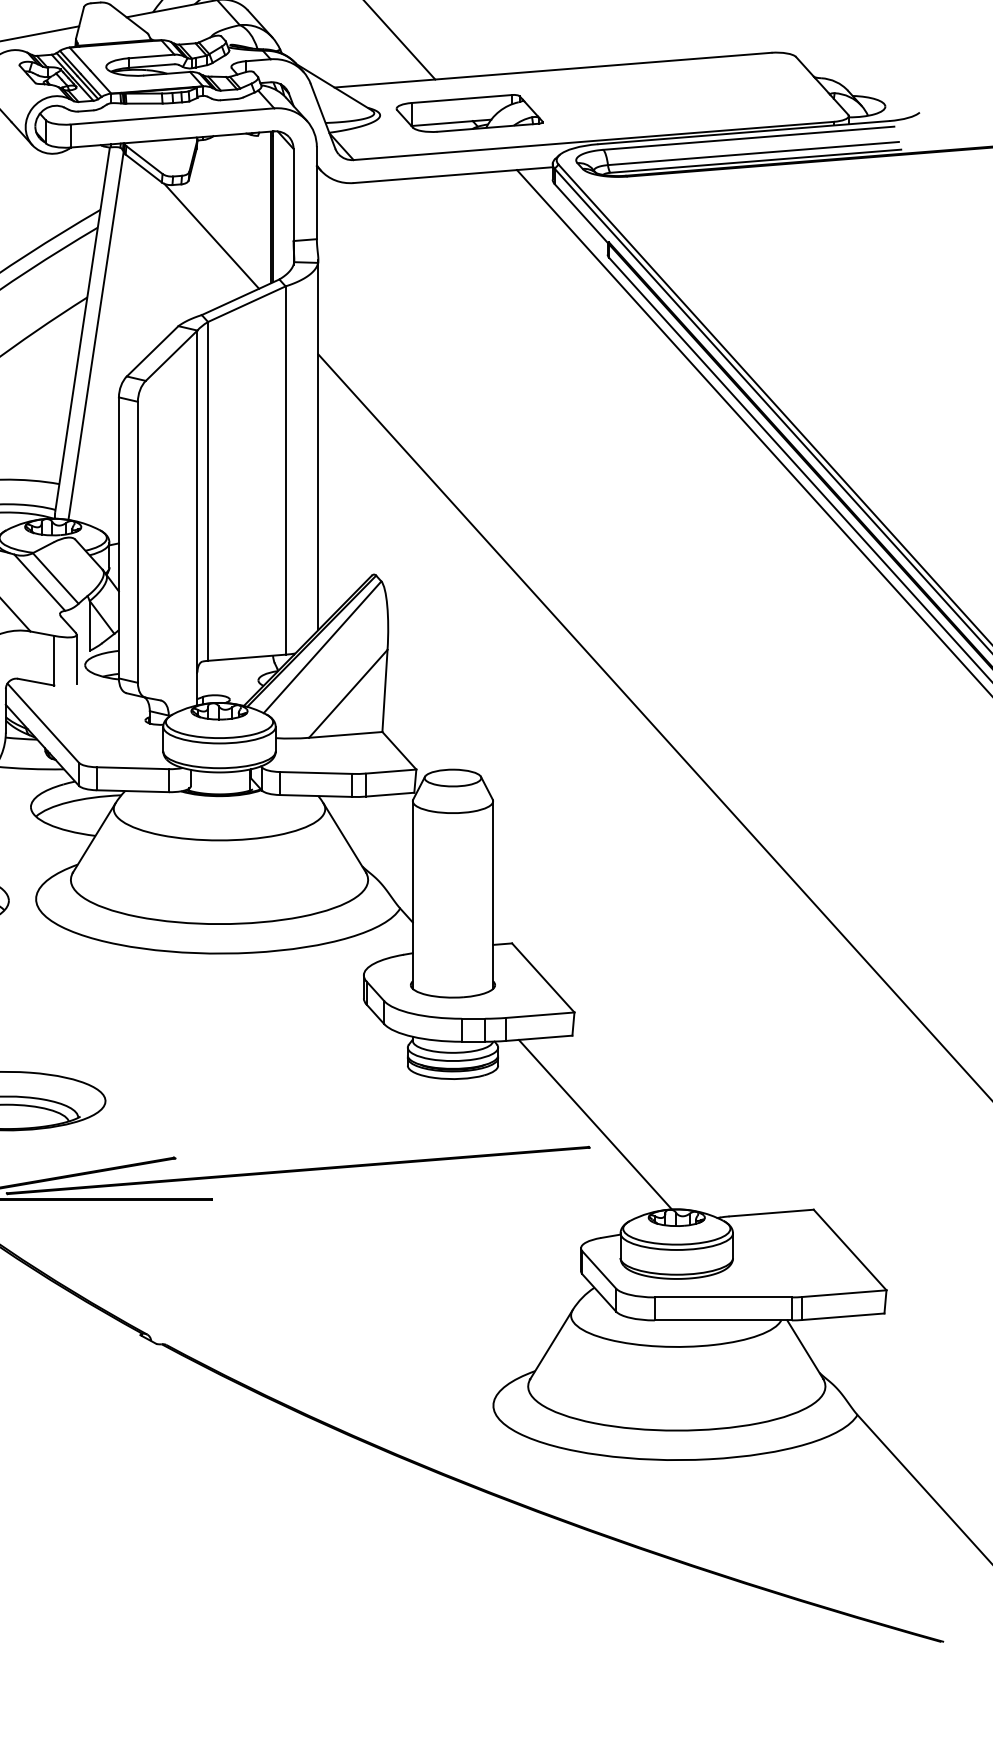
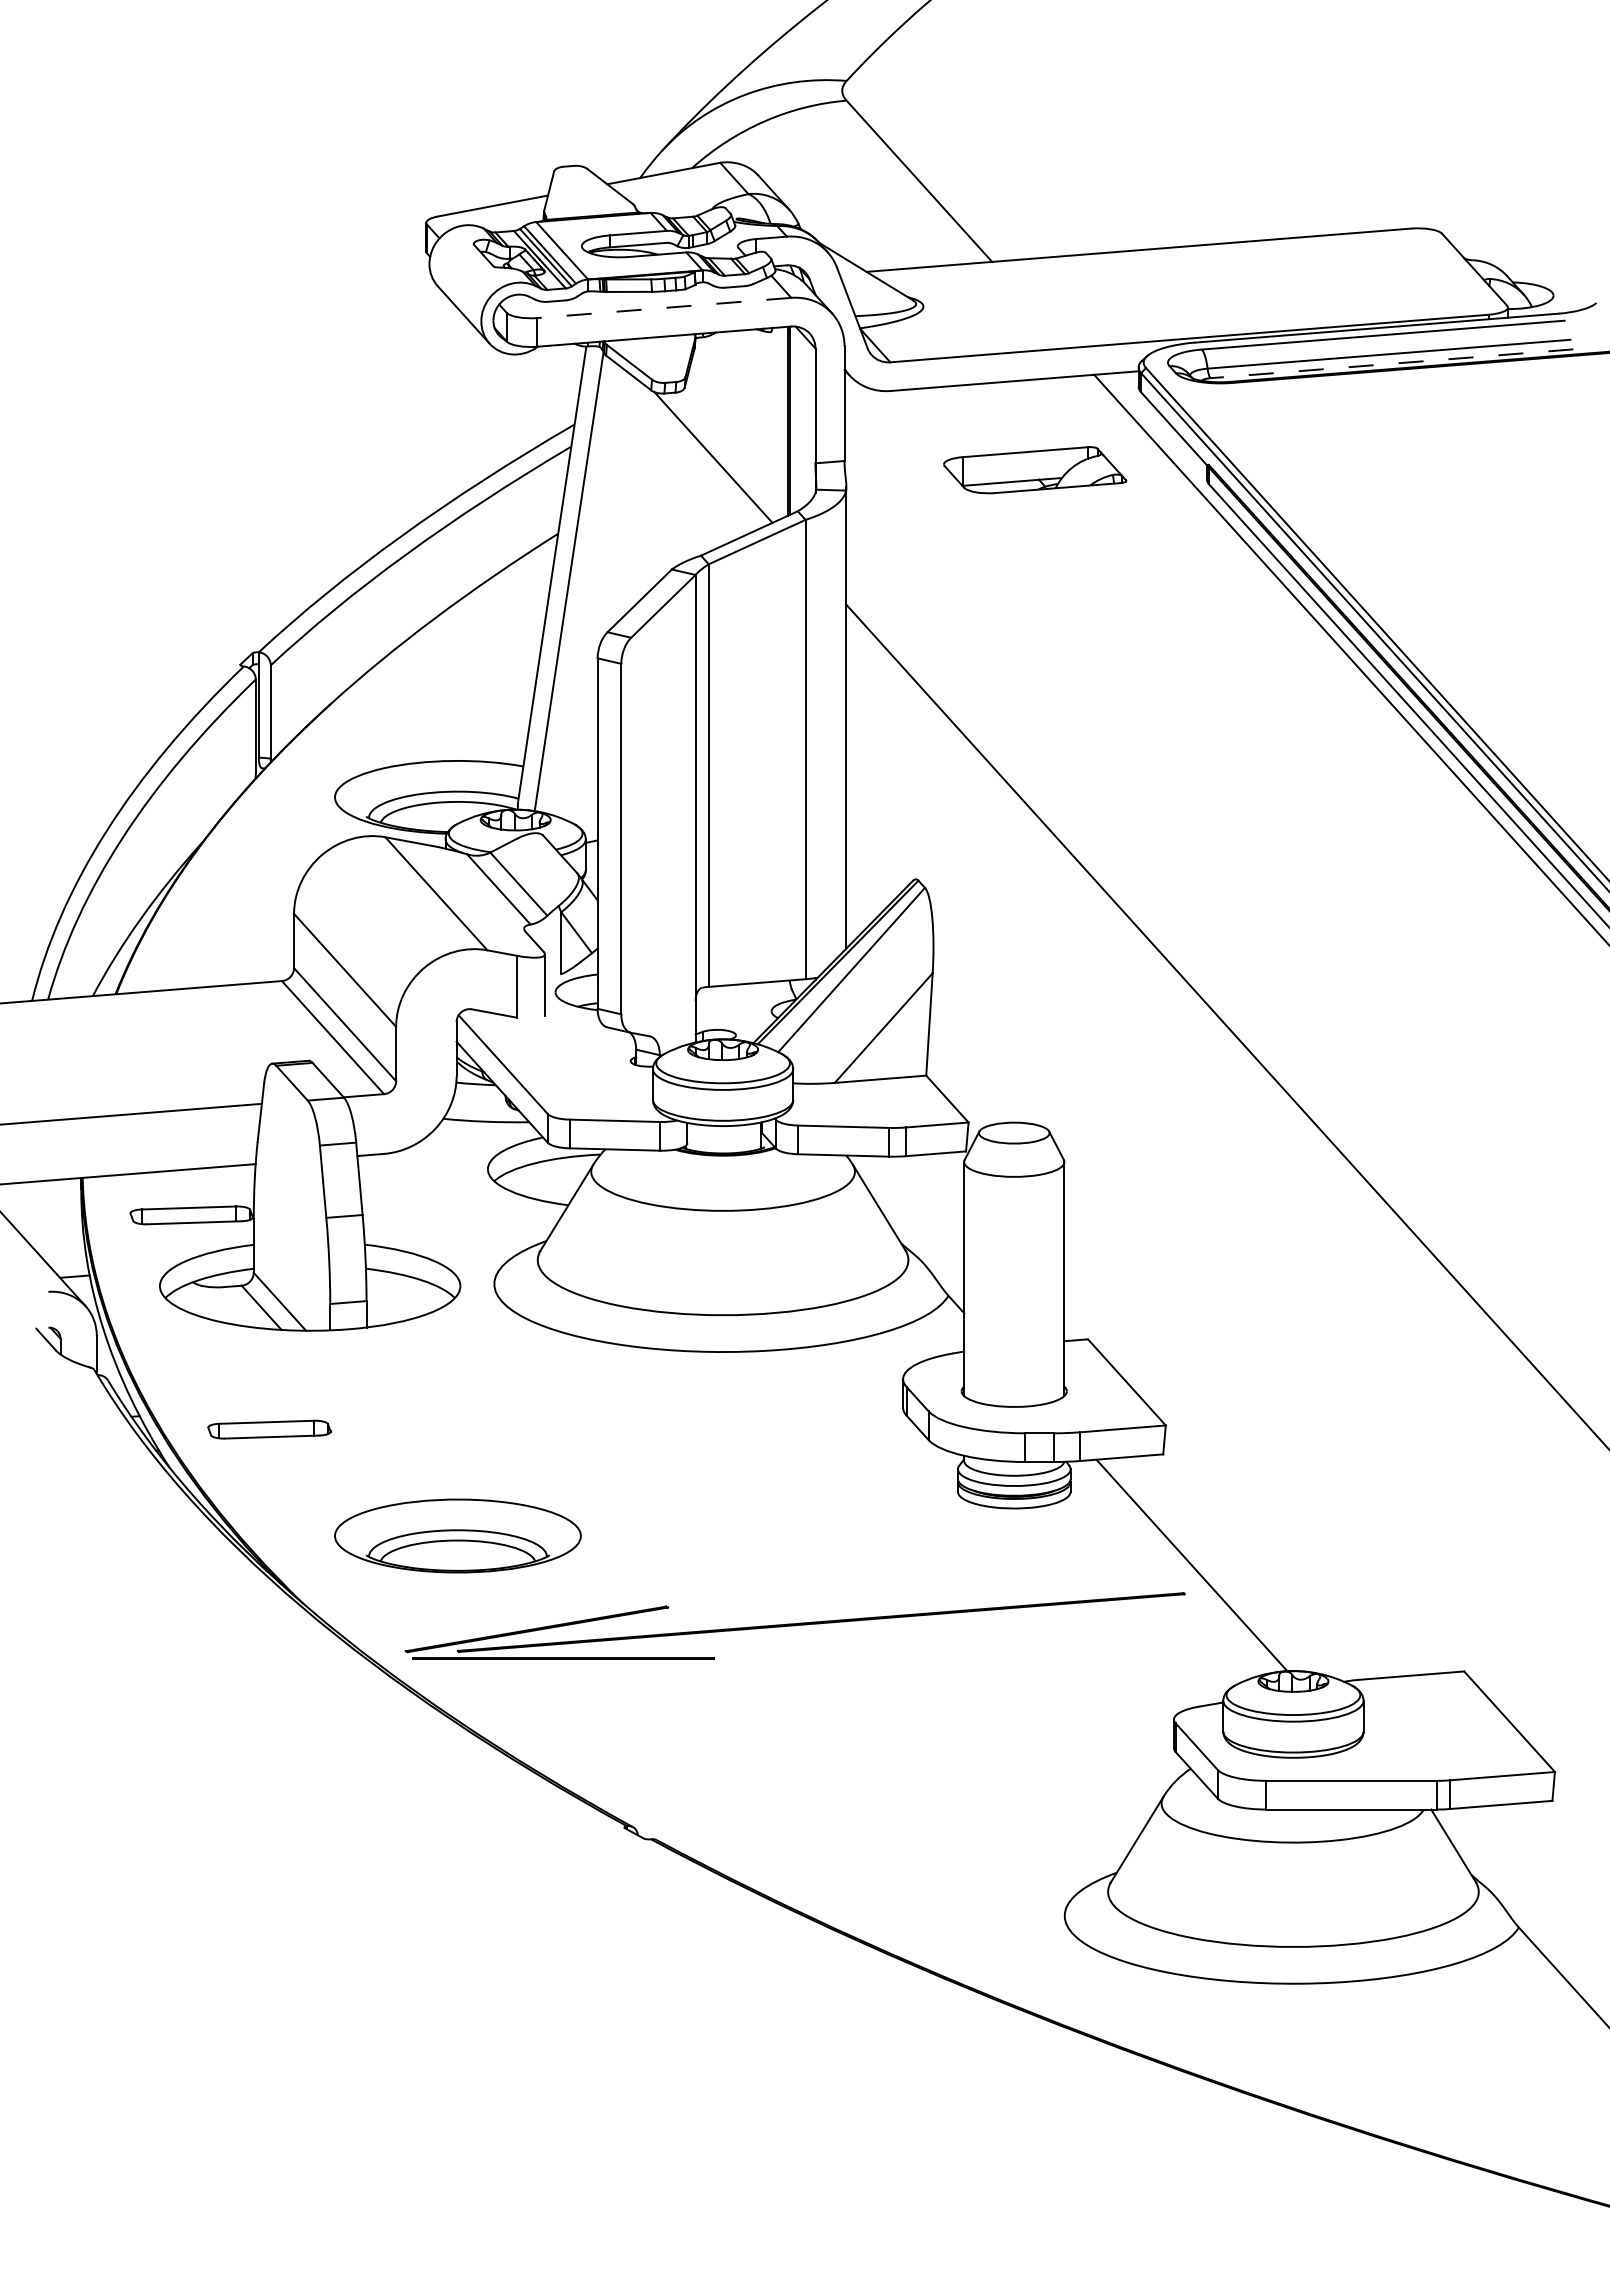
part: (470, 113) -> (1035, 470), moved
line: (171, 116) -> (663, 307), solid -> dashed
line: (755, 160) -> (1391, 363), solid -> dashed

